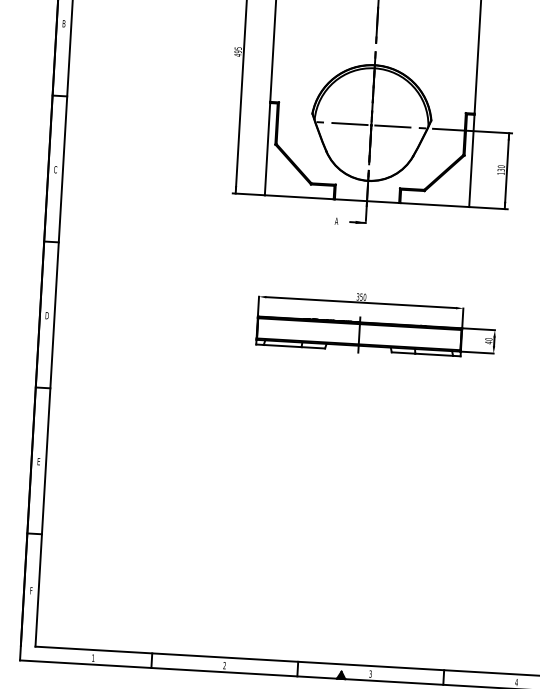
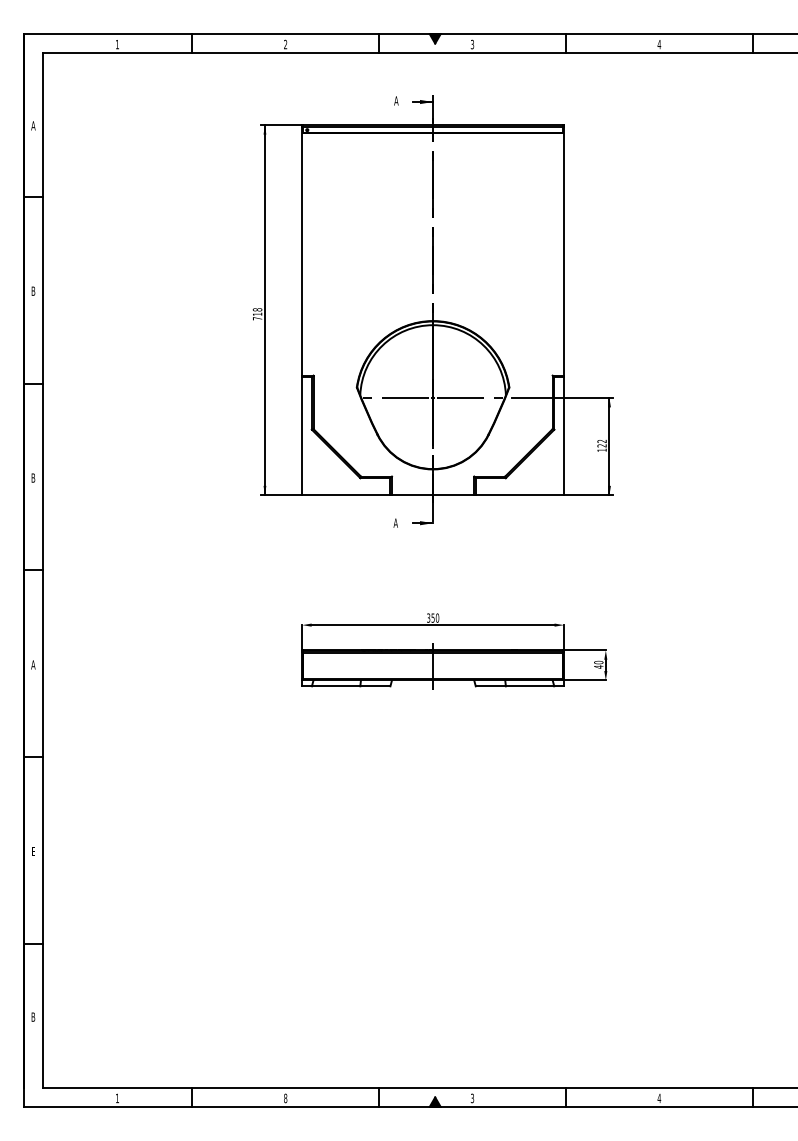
text: (238, 52) -> (257, 314), 495 -> 718
text: (500, 168) -> (601, 443), 130 -> 122
text: (55, 169) -> (33, 477), C -> B
text: (47, 315) -> (33, 664), D -> A
text: (31, 590) -> (33, 1016), F -> B
text: (224, 665) -> (285, 1098), 2 -> 8

